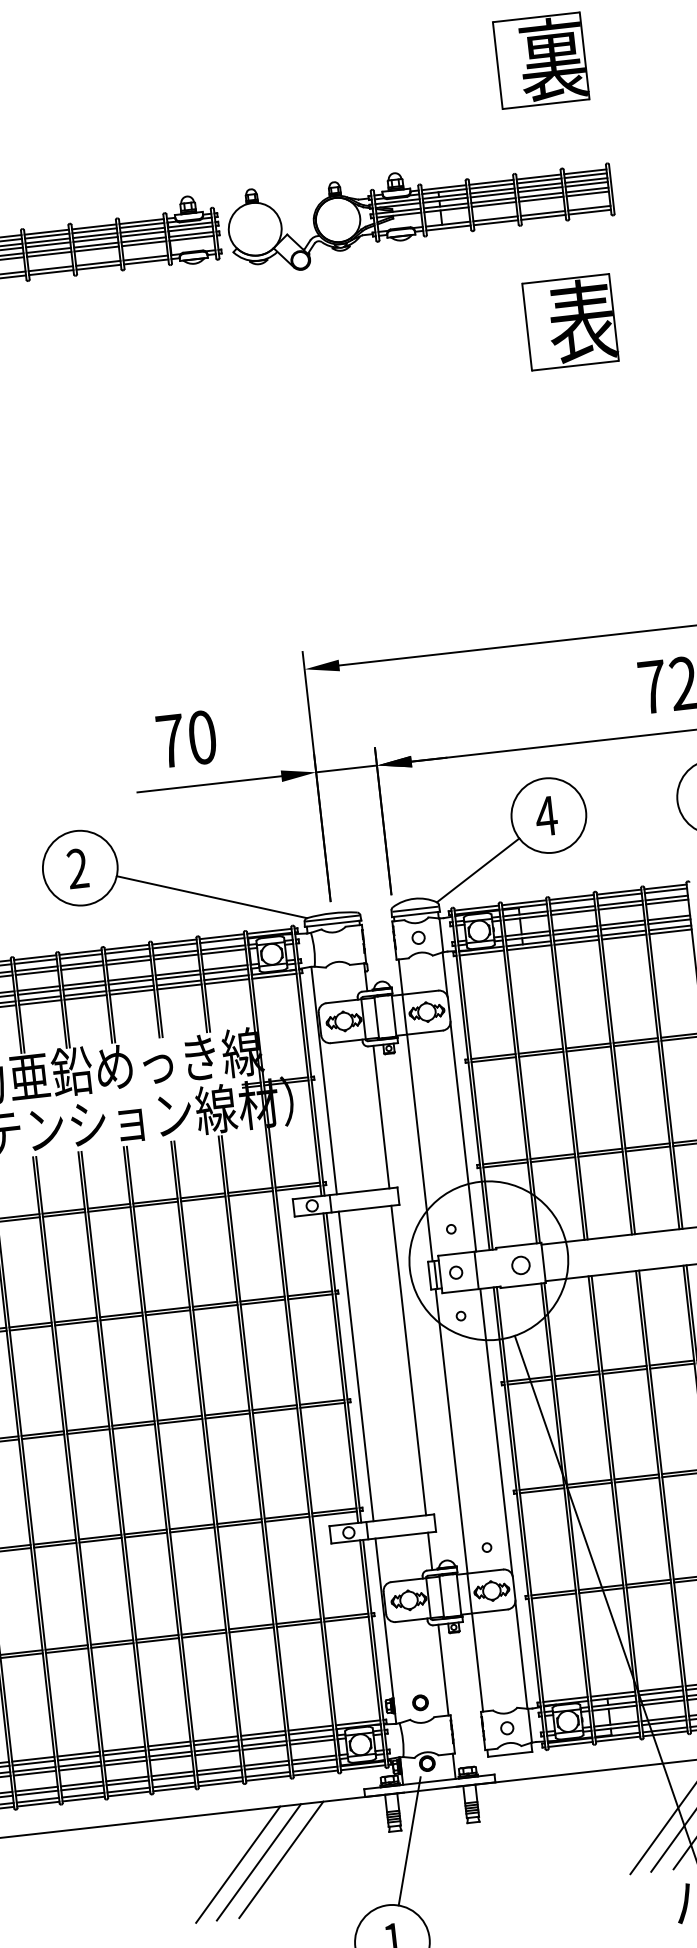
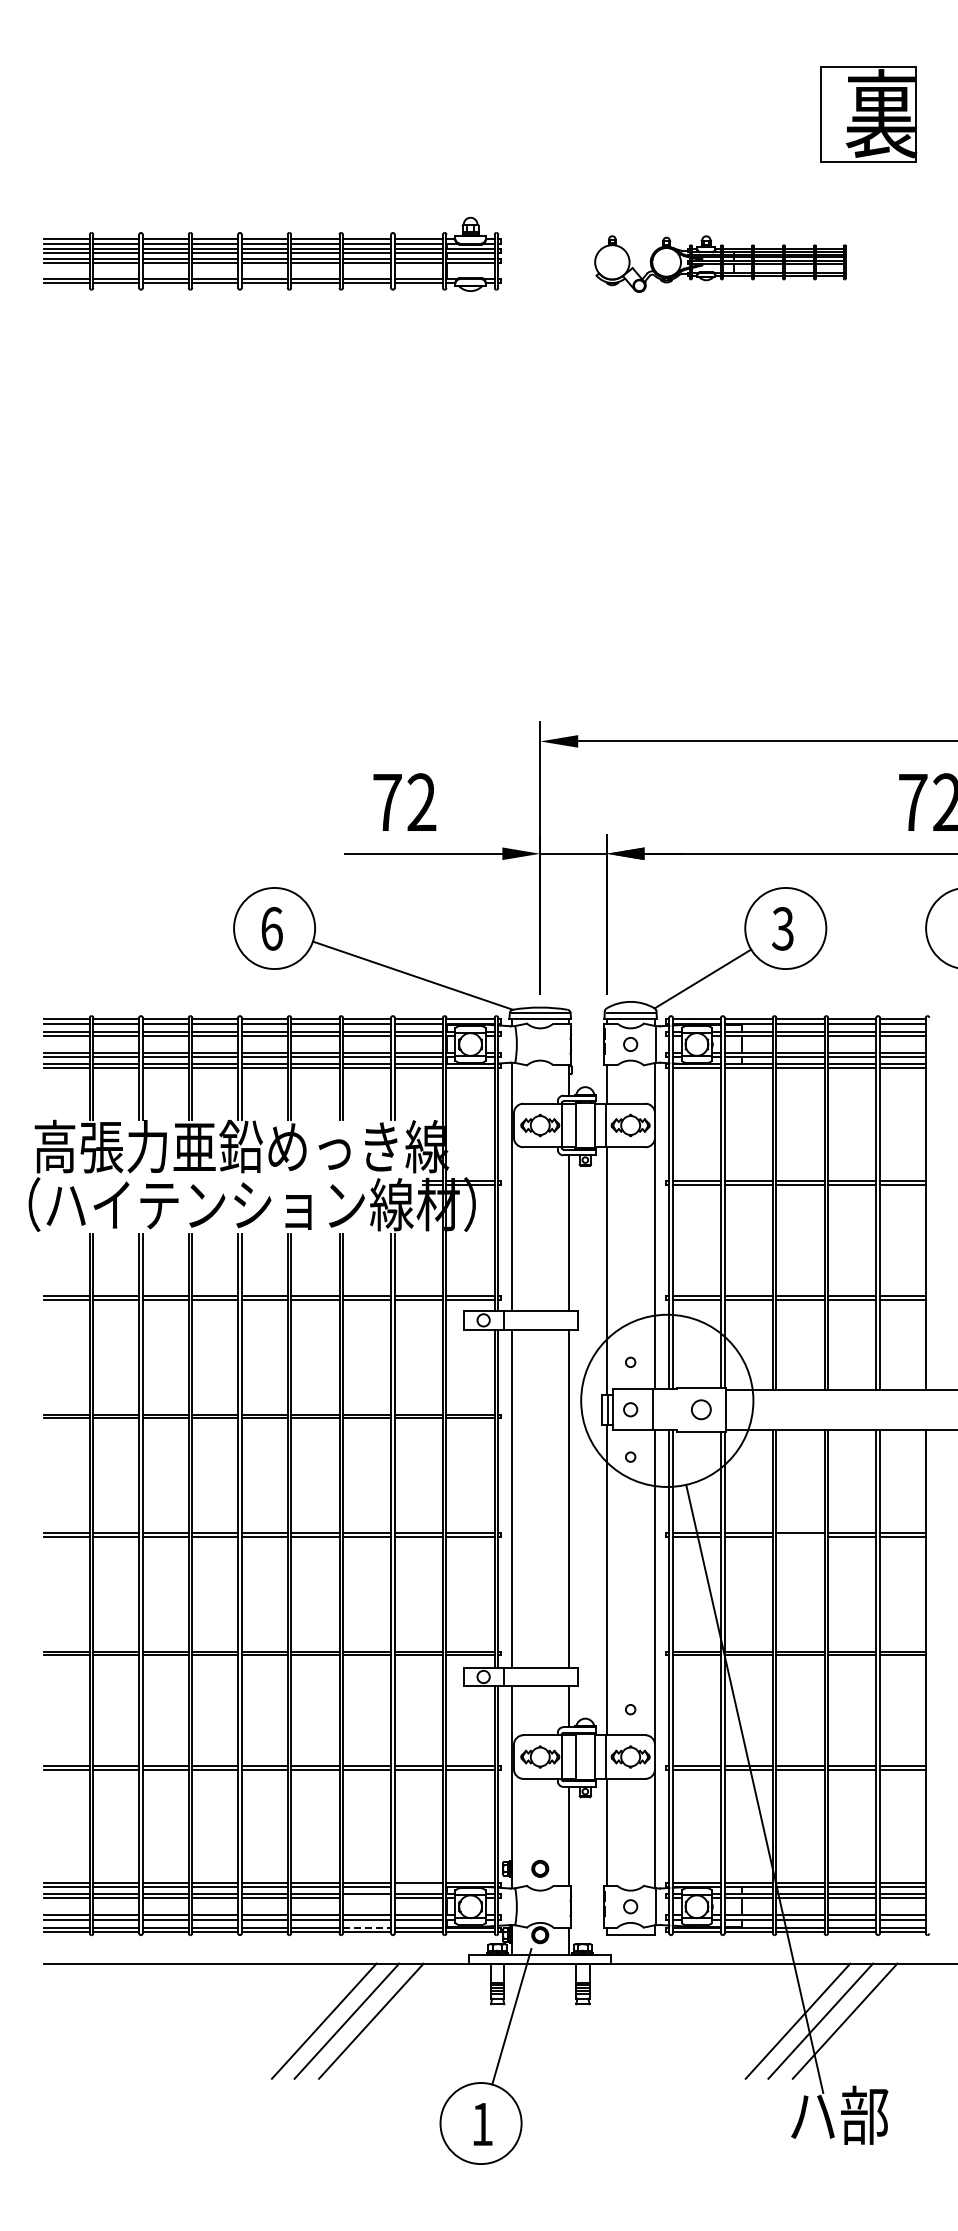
part: (420, 212) -> (720, 263), size x0.6
part: (570, 322) -> (868, 399), removed
text: (202, 737) -> (421, 802), 70 -> 72
text: (545, 815) -> (782, 928), 4 -> 3
text: (77, 868) -> (271, 928), 2 -> 6
line: (624, 1371) -> (800, 1536), removed
line: (310, 1732) -> (418, 1887), removed
line: (264, 1747) -> (366, 1898), removed
line: (268, 1774) -> (367, 1927), solid -> dashed

